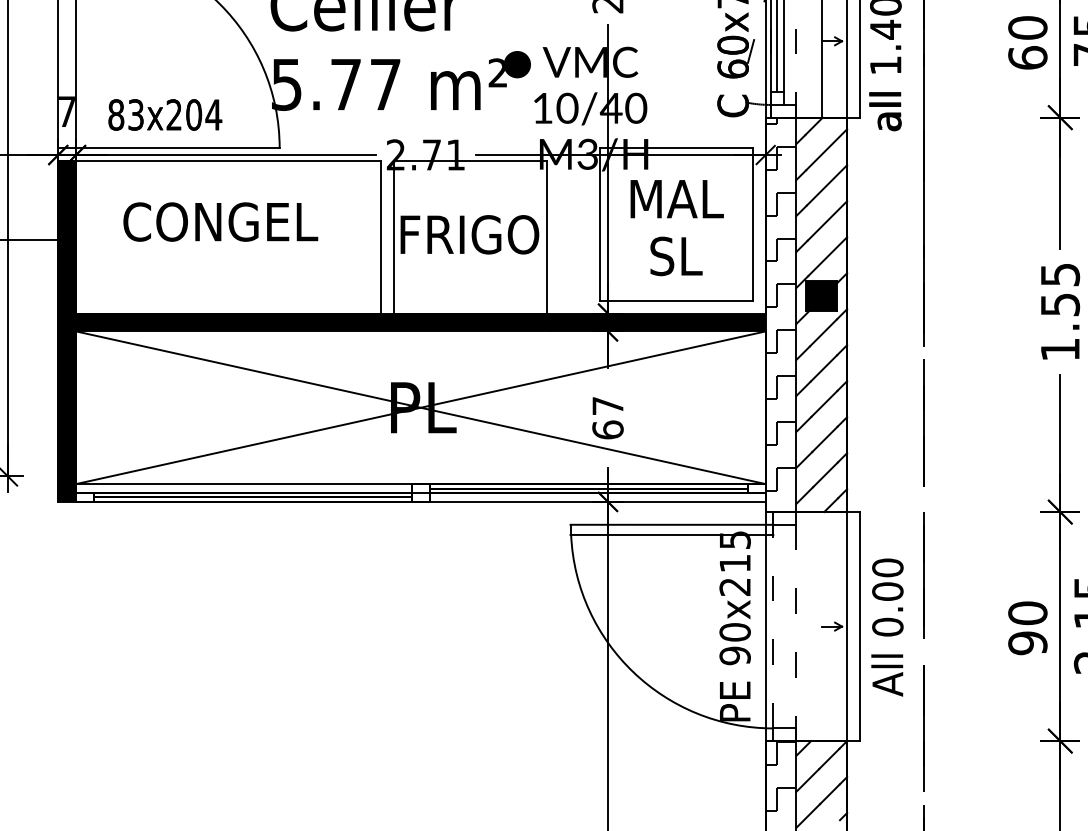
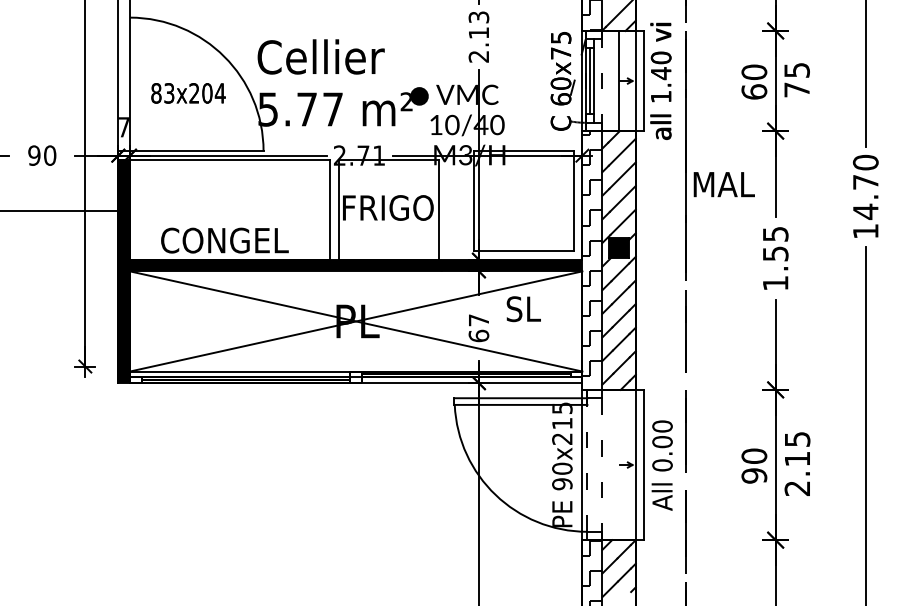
text: (165, 115) -> (188, 93), moved
text: (675, 198) -> (723, 184), moved
text: (220, 221) -> (224, 240), moved
text: (675, 256) -> (523, 309), moved

